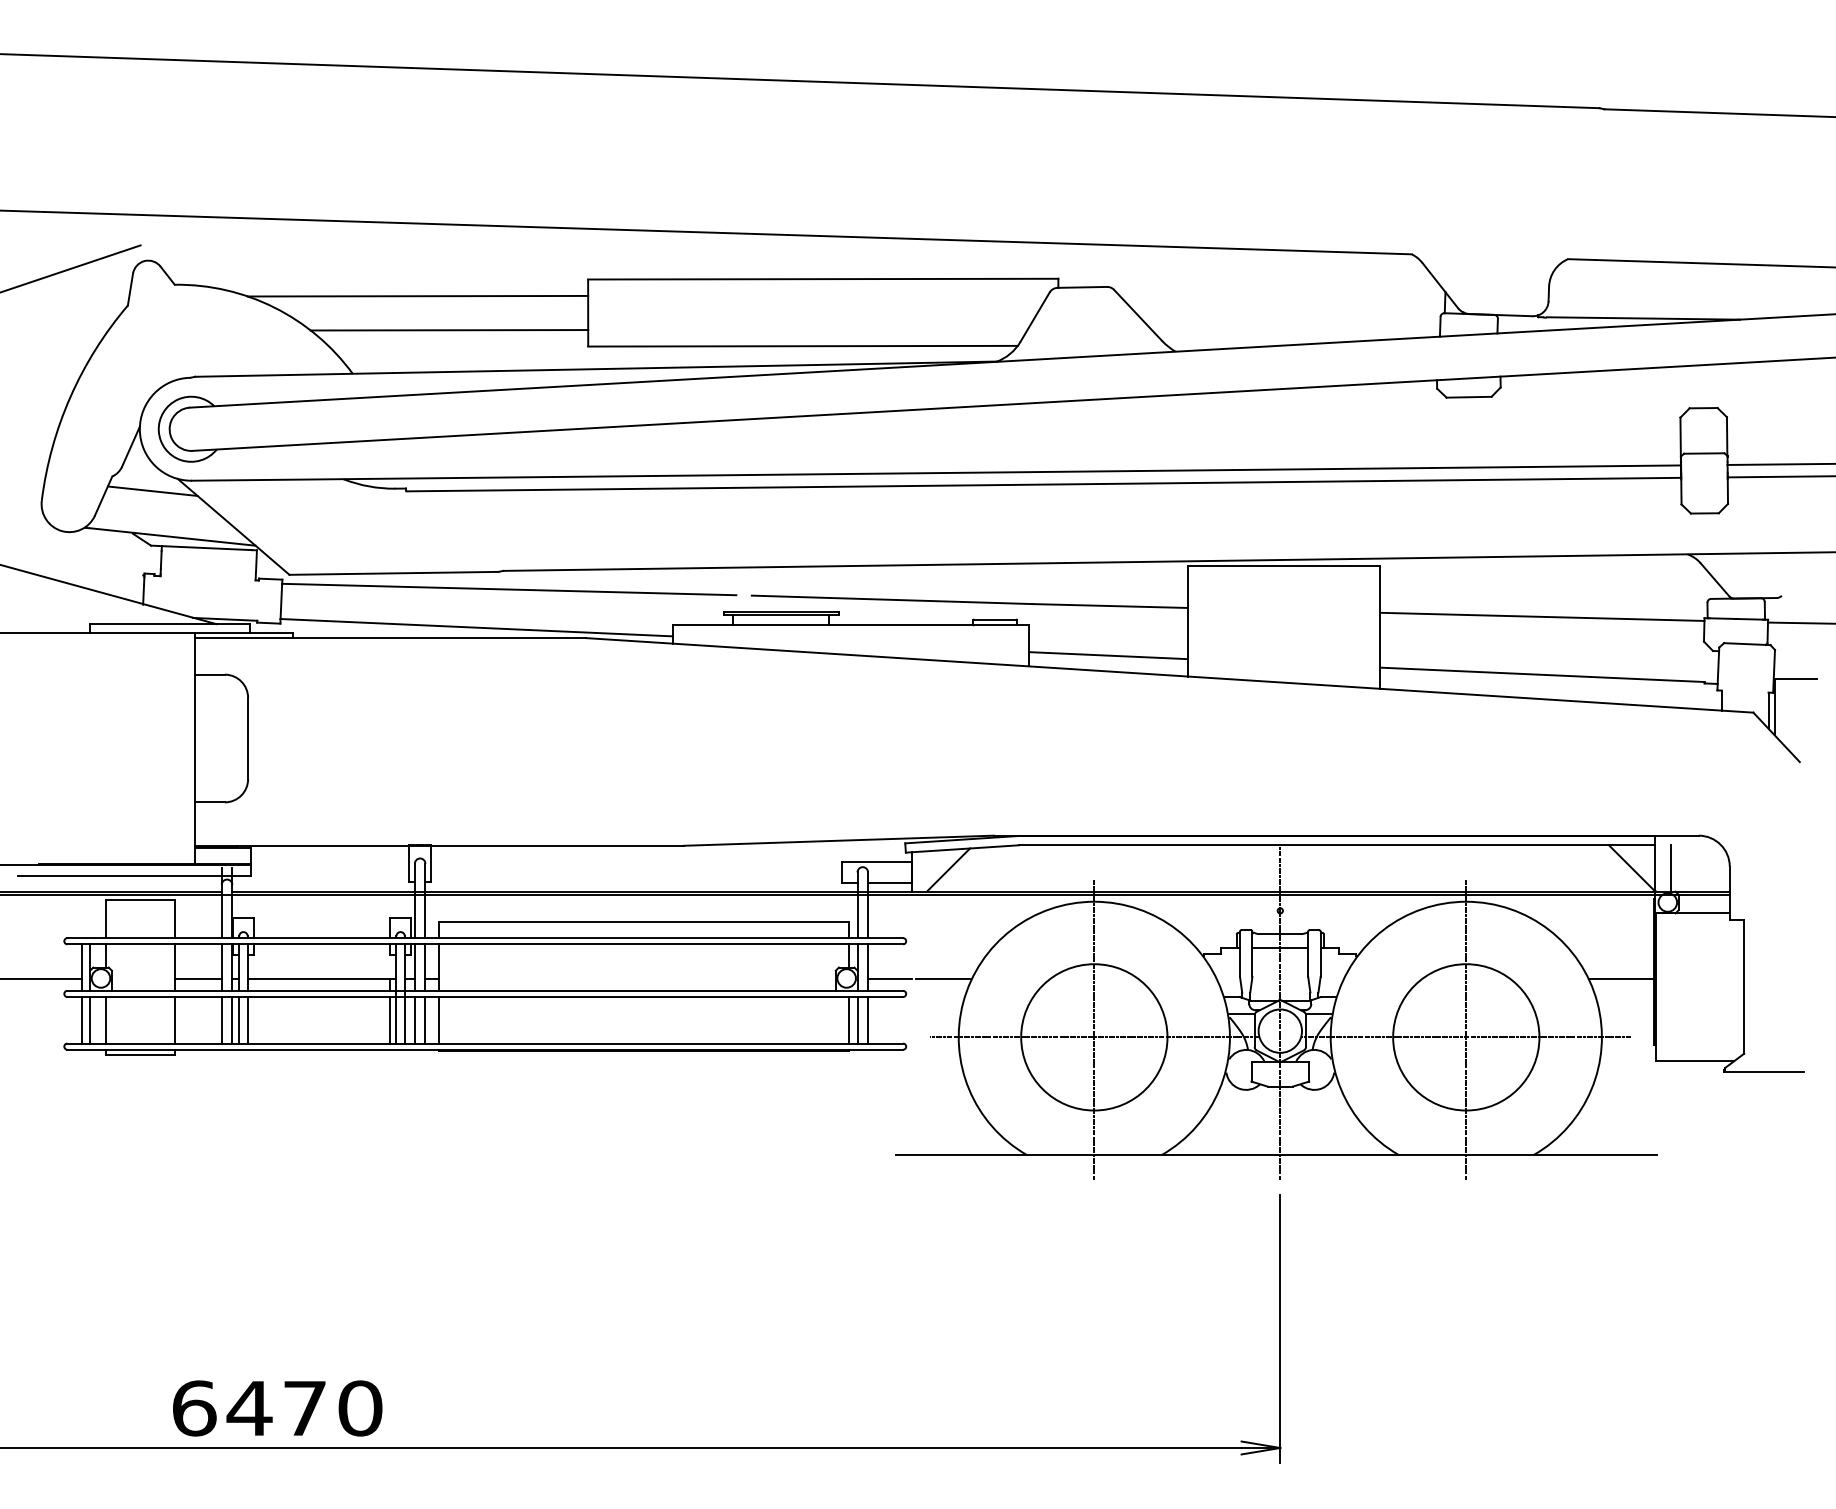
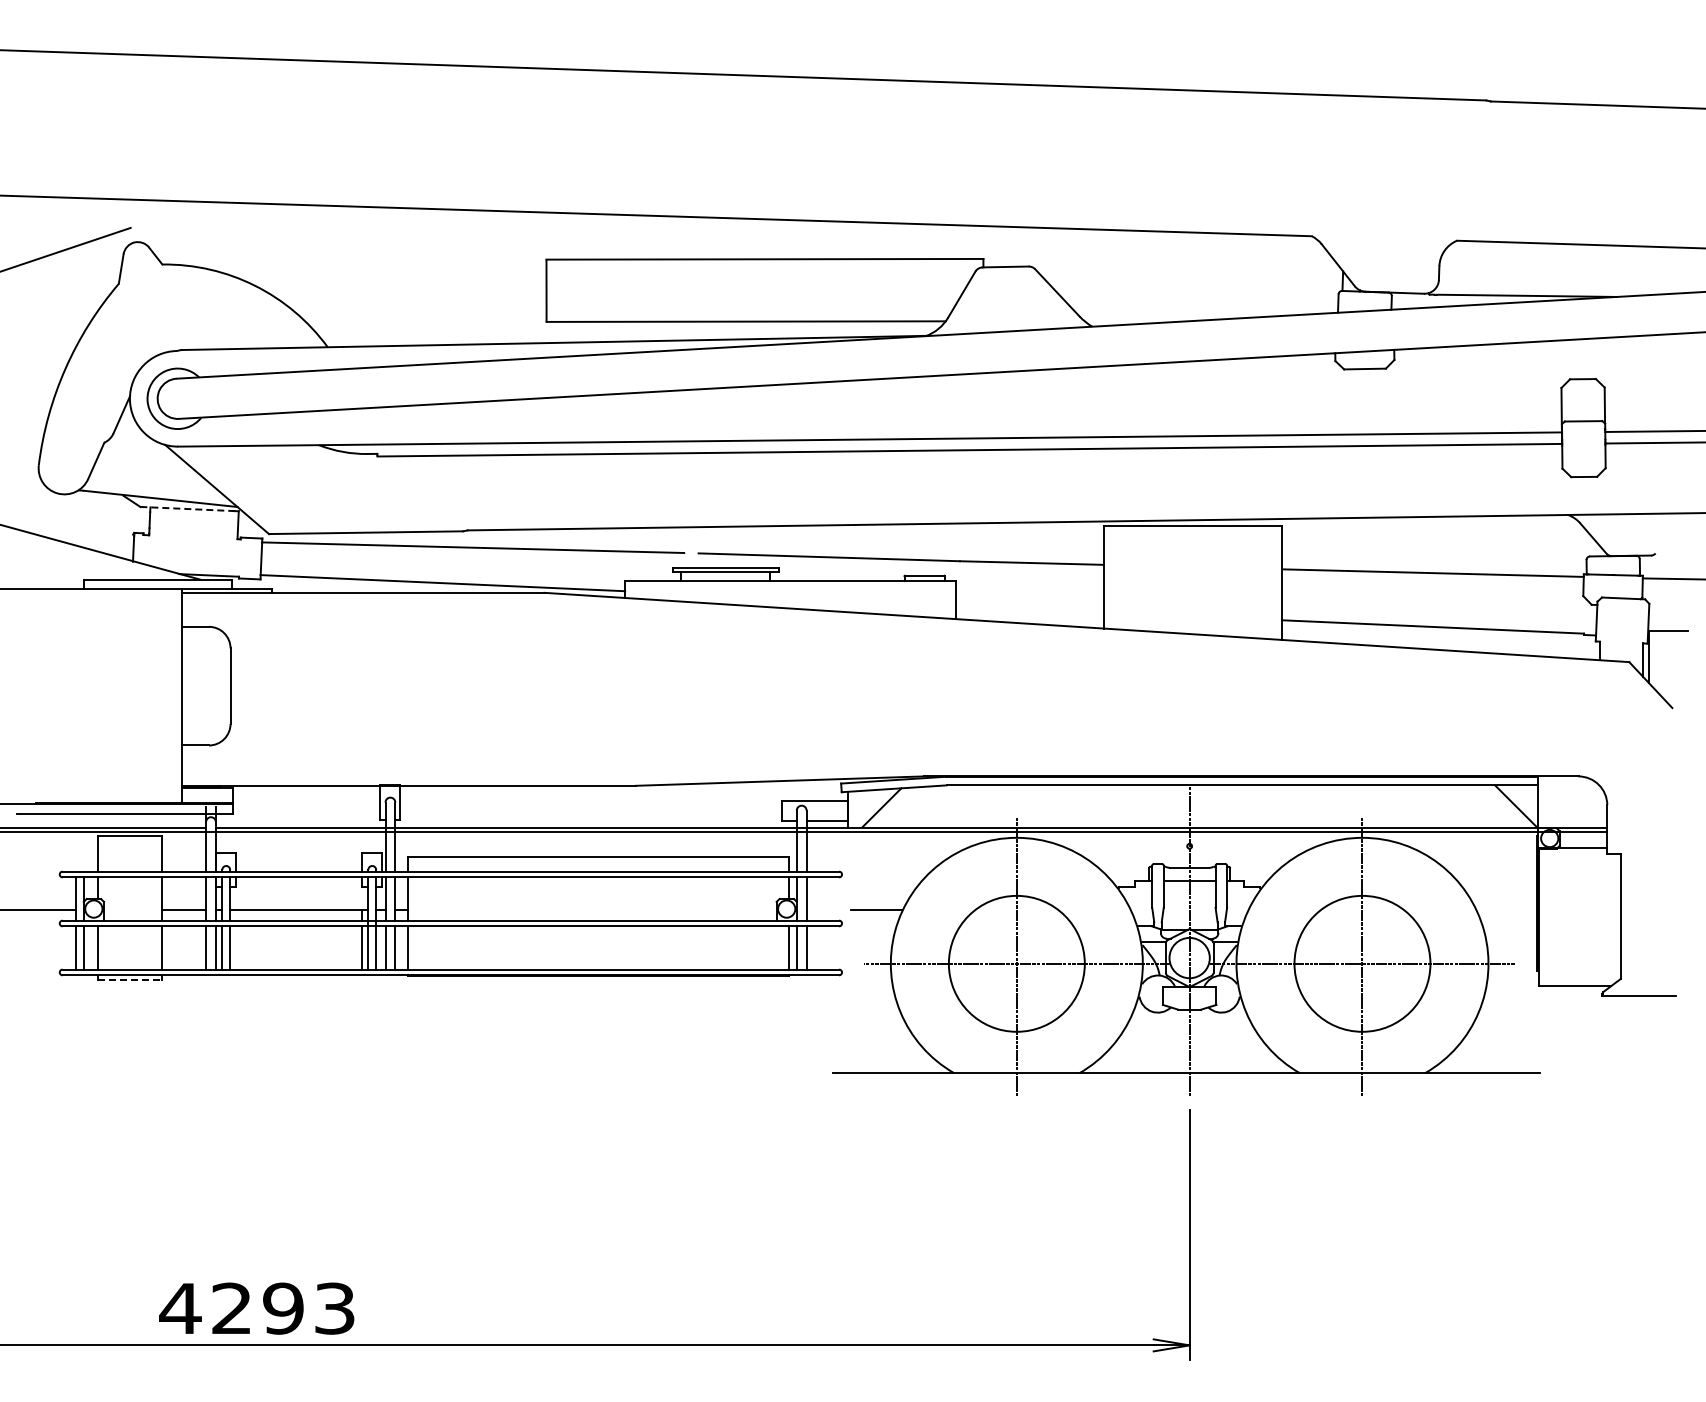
line: (418, 295) -> (388, 274), removed
line: (449, 329) -> (417, 306), removed
line: (152, 490) -> (141, 455), removed
line: (201, 548) -> (187, 509), solid -> dashed
line: (1107, 654) -> (1029, 608), removed
line: (1670, 868) -> (1552, 806), removed
line: (889, 978) -> (826, 909), removed
line: (1622, 978) -> (1507, 909), removed
line: (140, 1055) -> (130, 980), solid -> dashed
text: (277, 1408) -> (257, 1308), 6470 -> 4293

